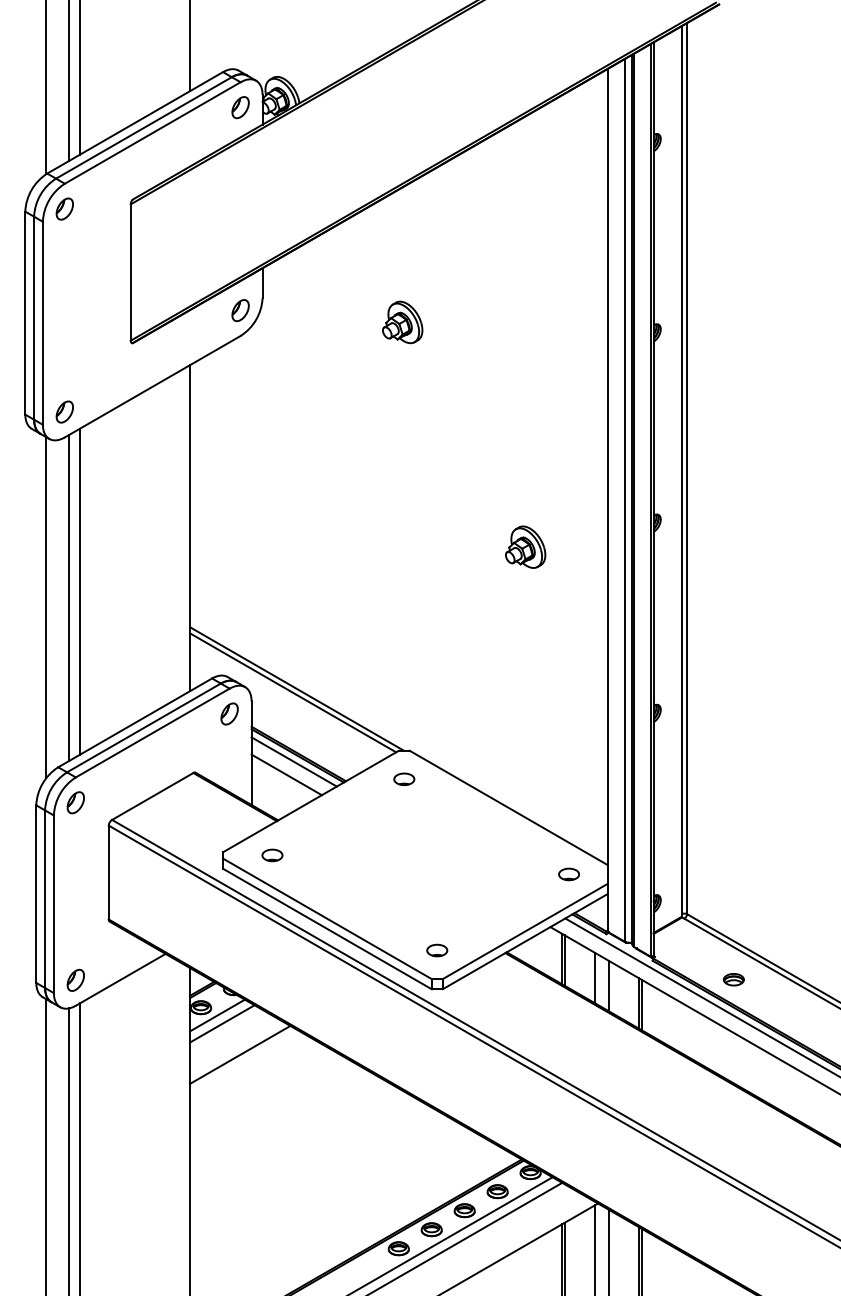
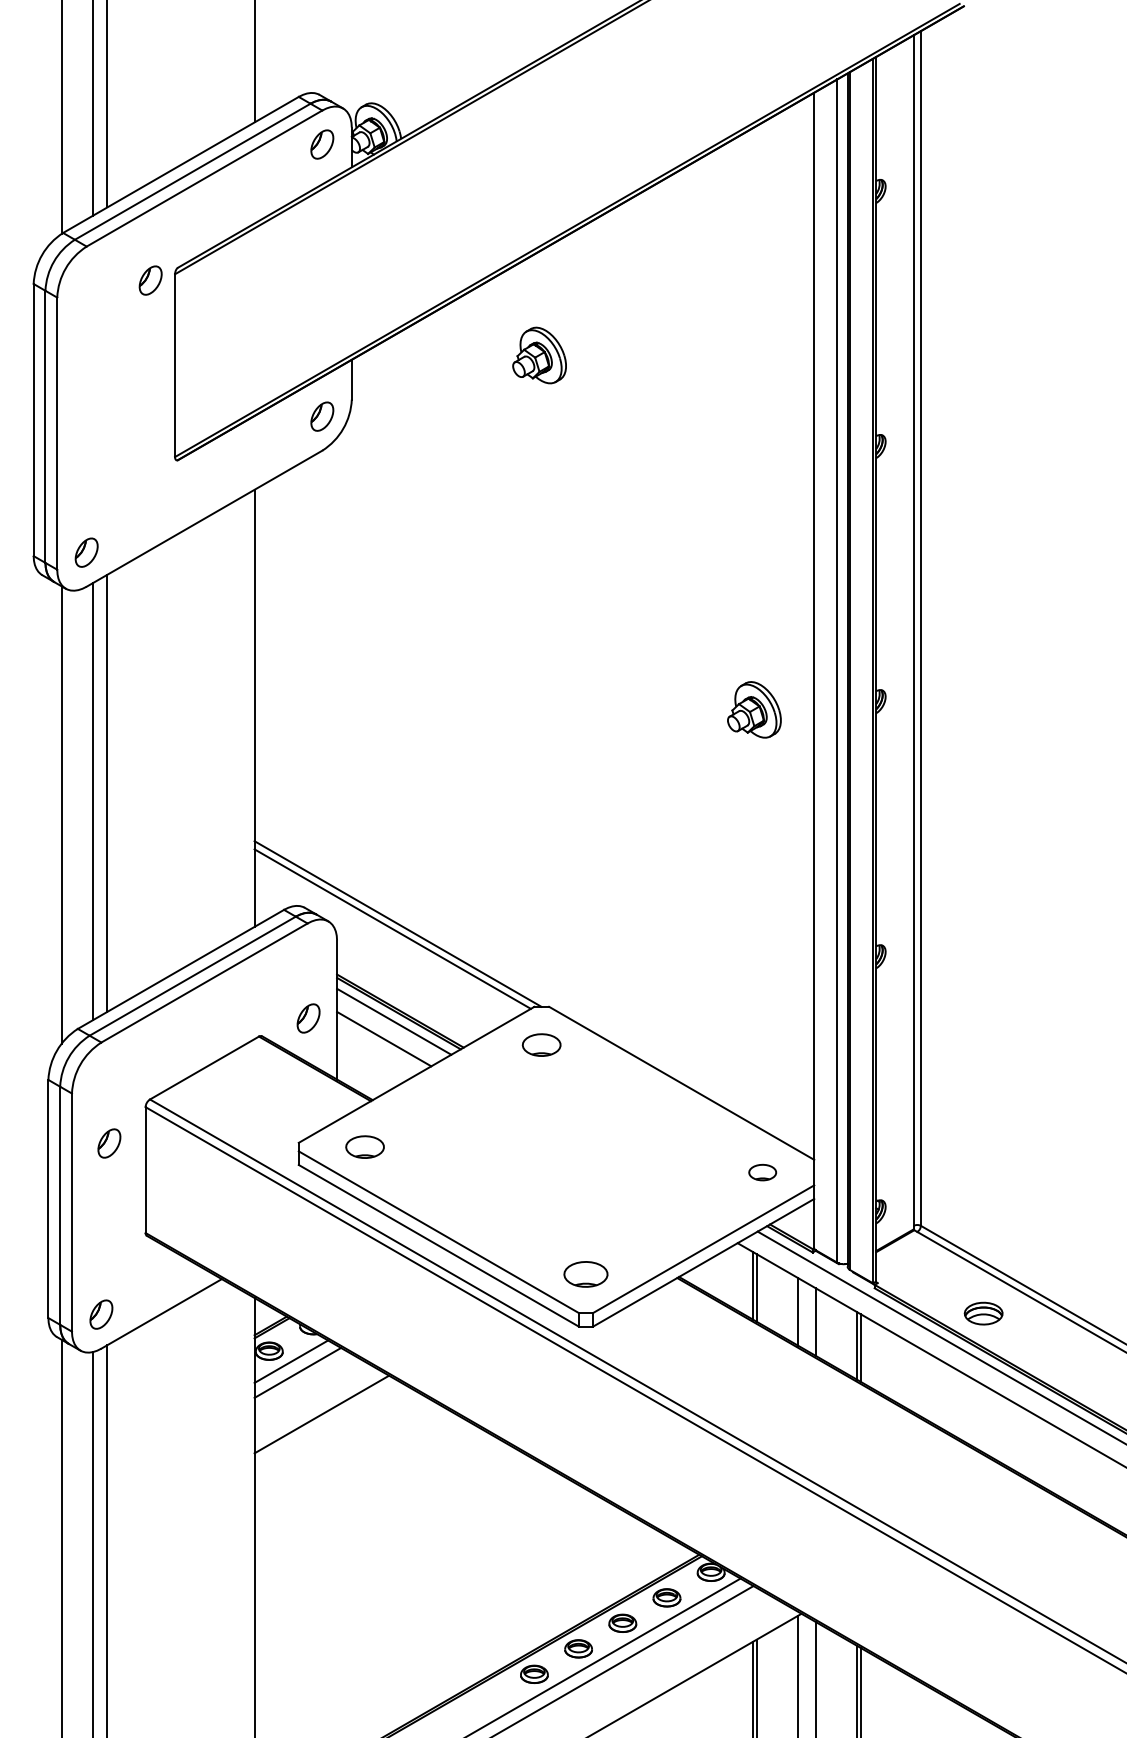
part: (64, 209) -> (150, 280), moved
part: (402, 322) -> (539, 355), moved
part: (525, 546) -> (754, 709), moved
part: (229, 714) -> (308, 1018), moved
part: (404, 778) -> (541, 1044), size x1.4
part: (75, 802) -> (109, 1143), moved
part: (272, 854) -> (364, 1146), size x1.4
part: (436, 950) -> (585, 1274), size x1.6
part: (733, 979) -> (983, 1313), size x1.4

